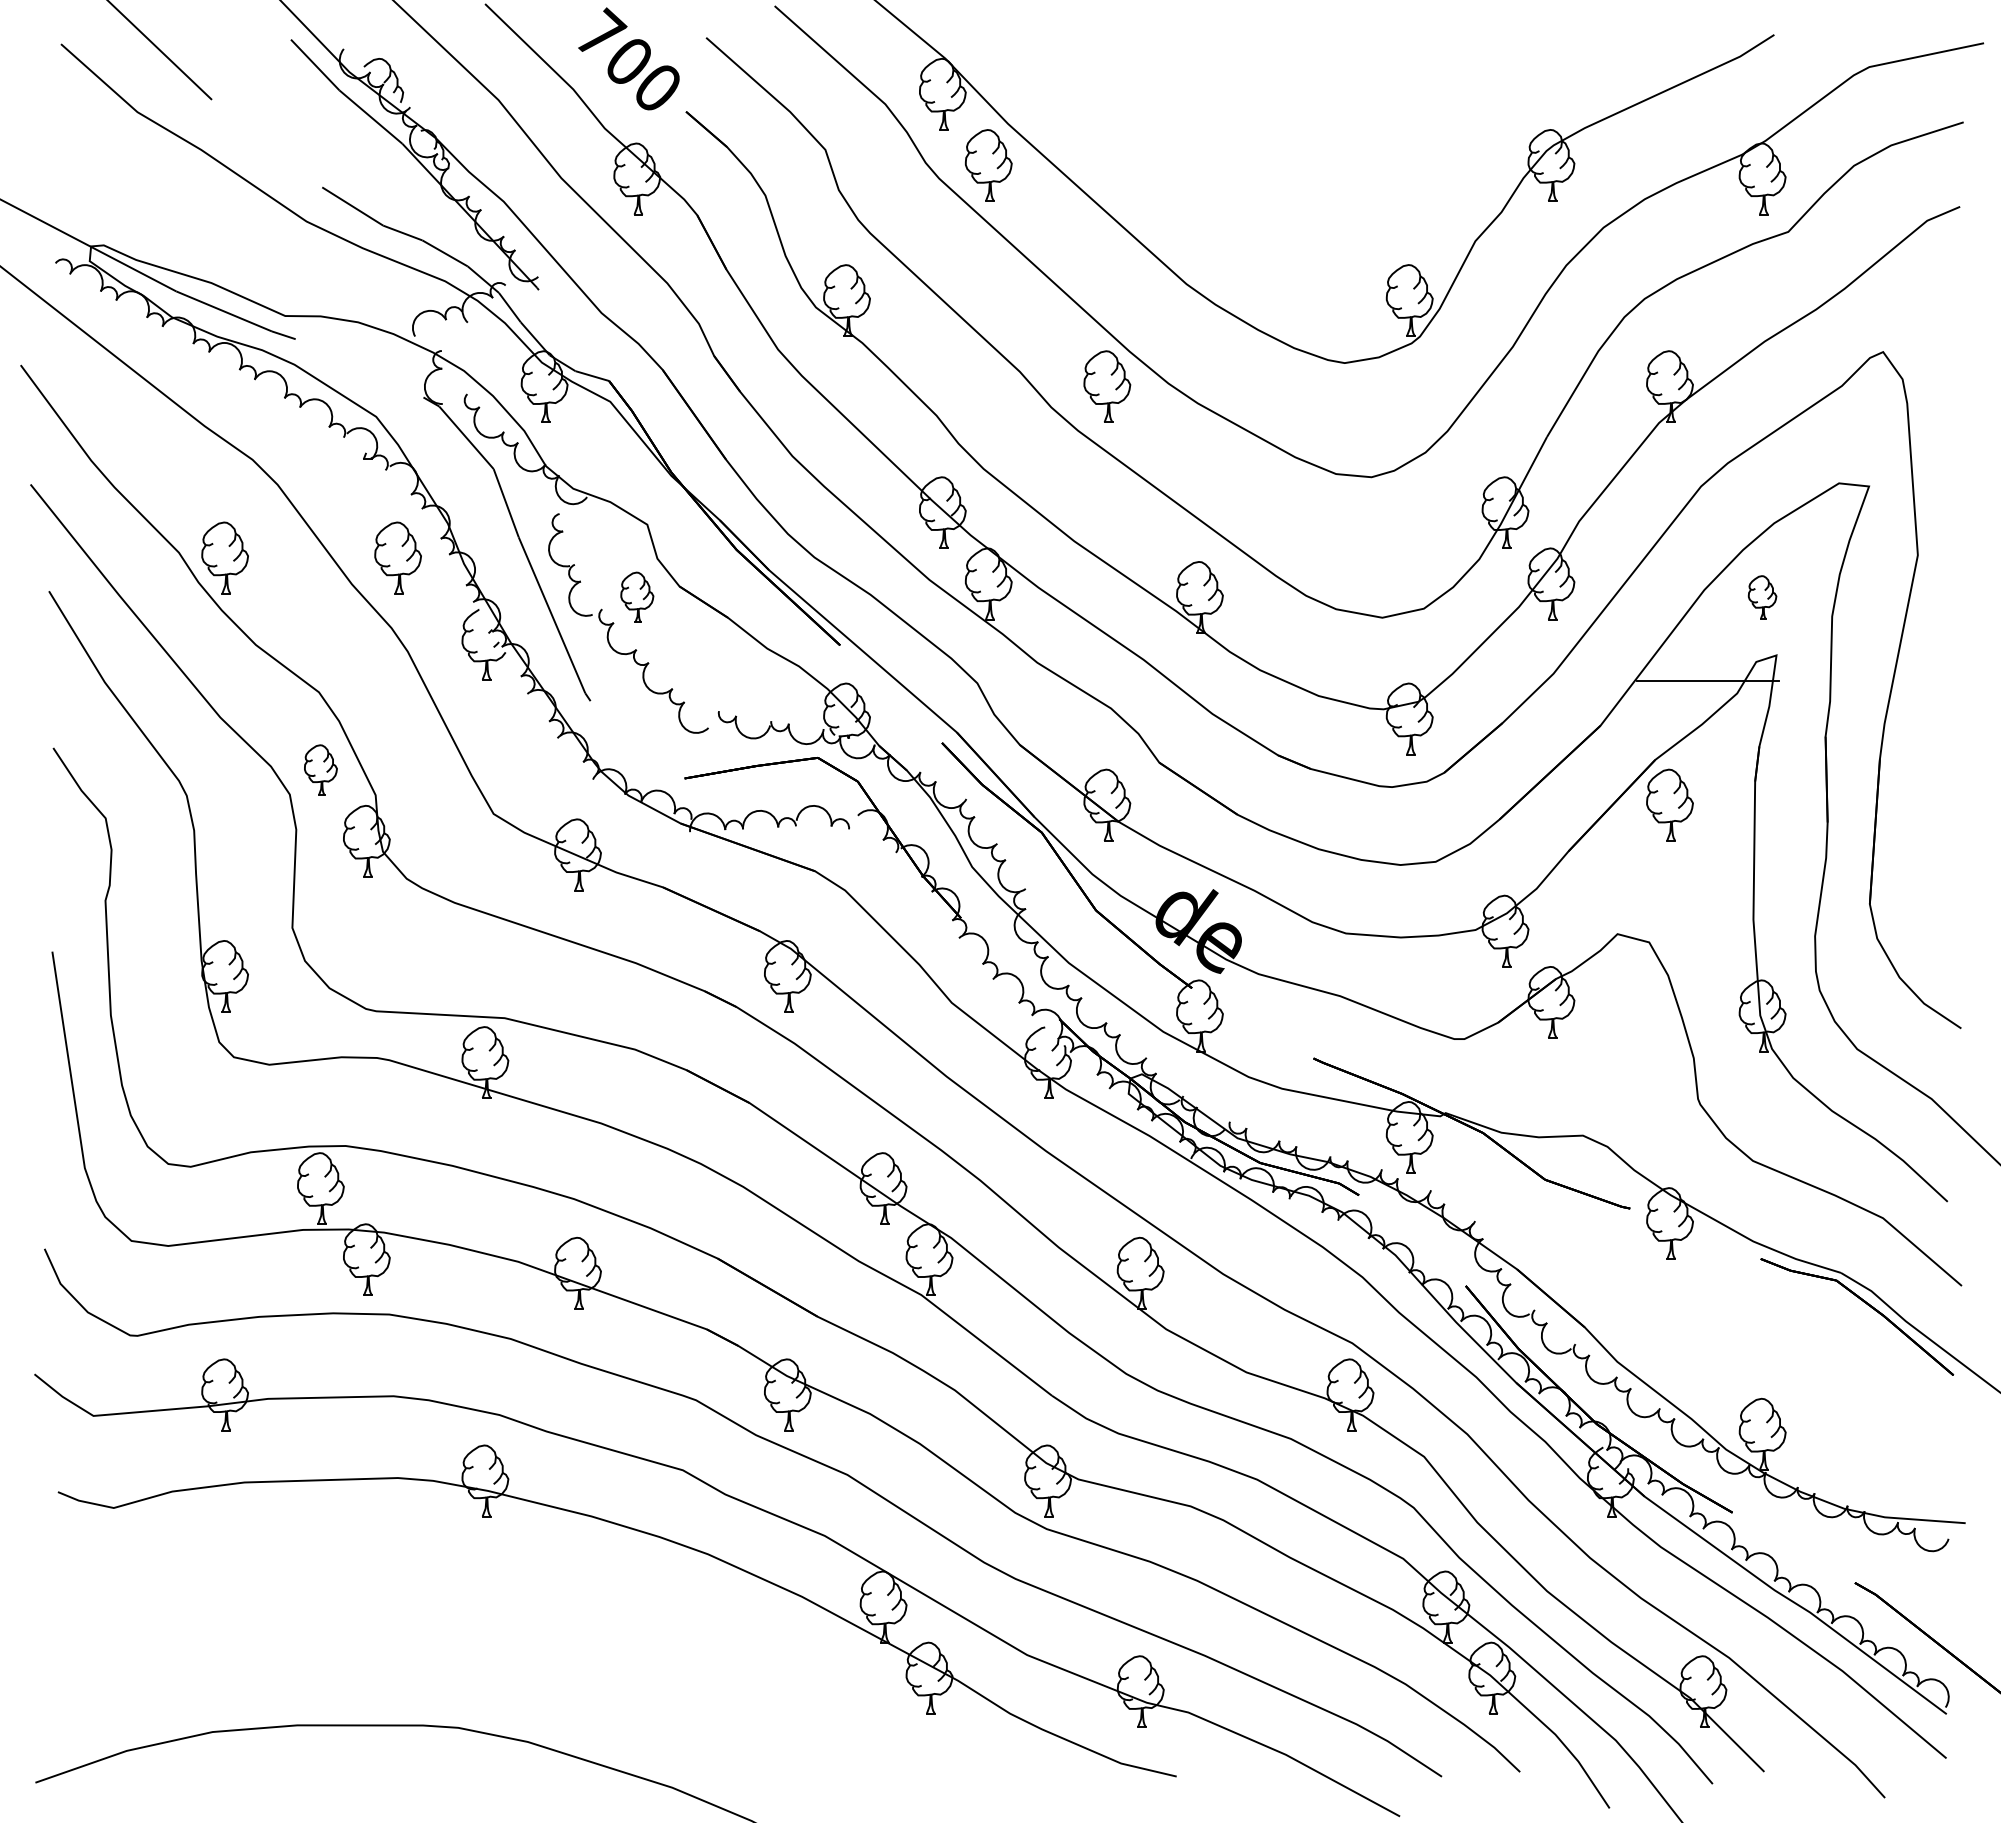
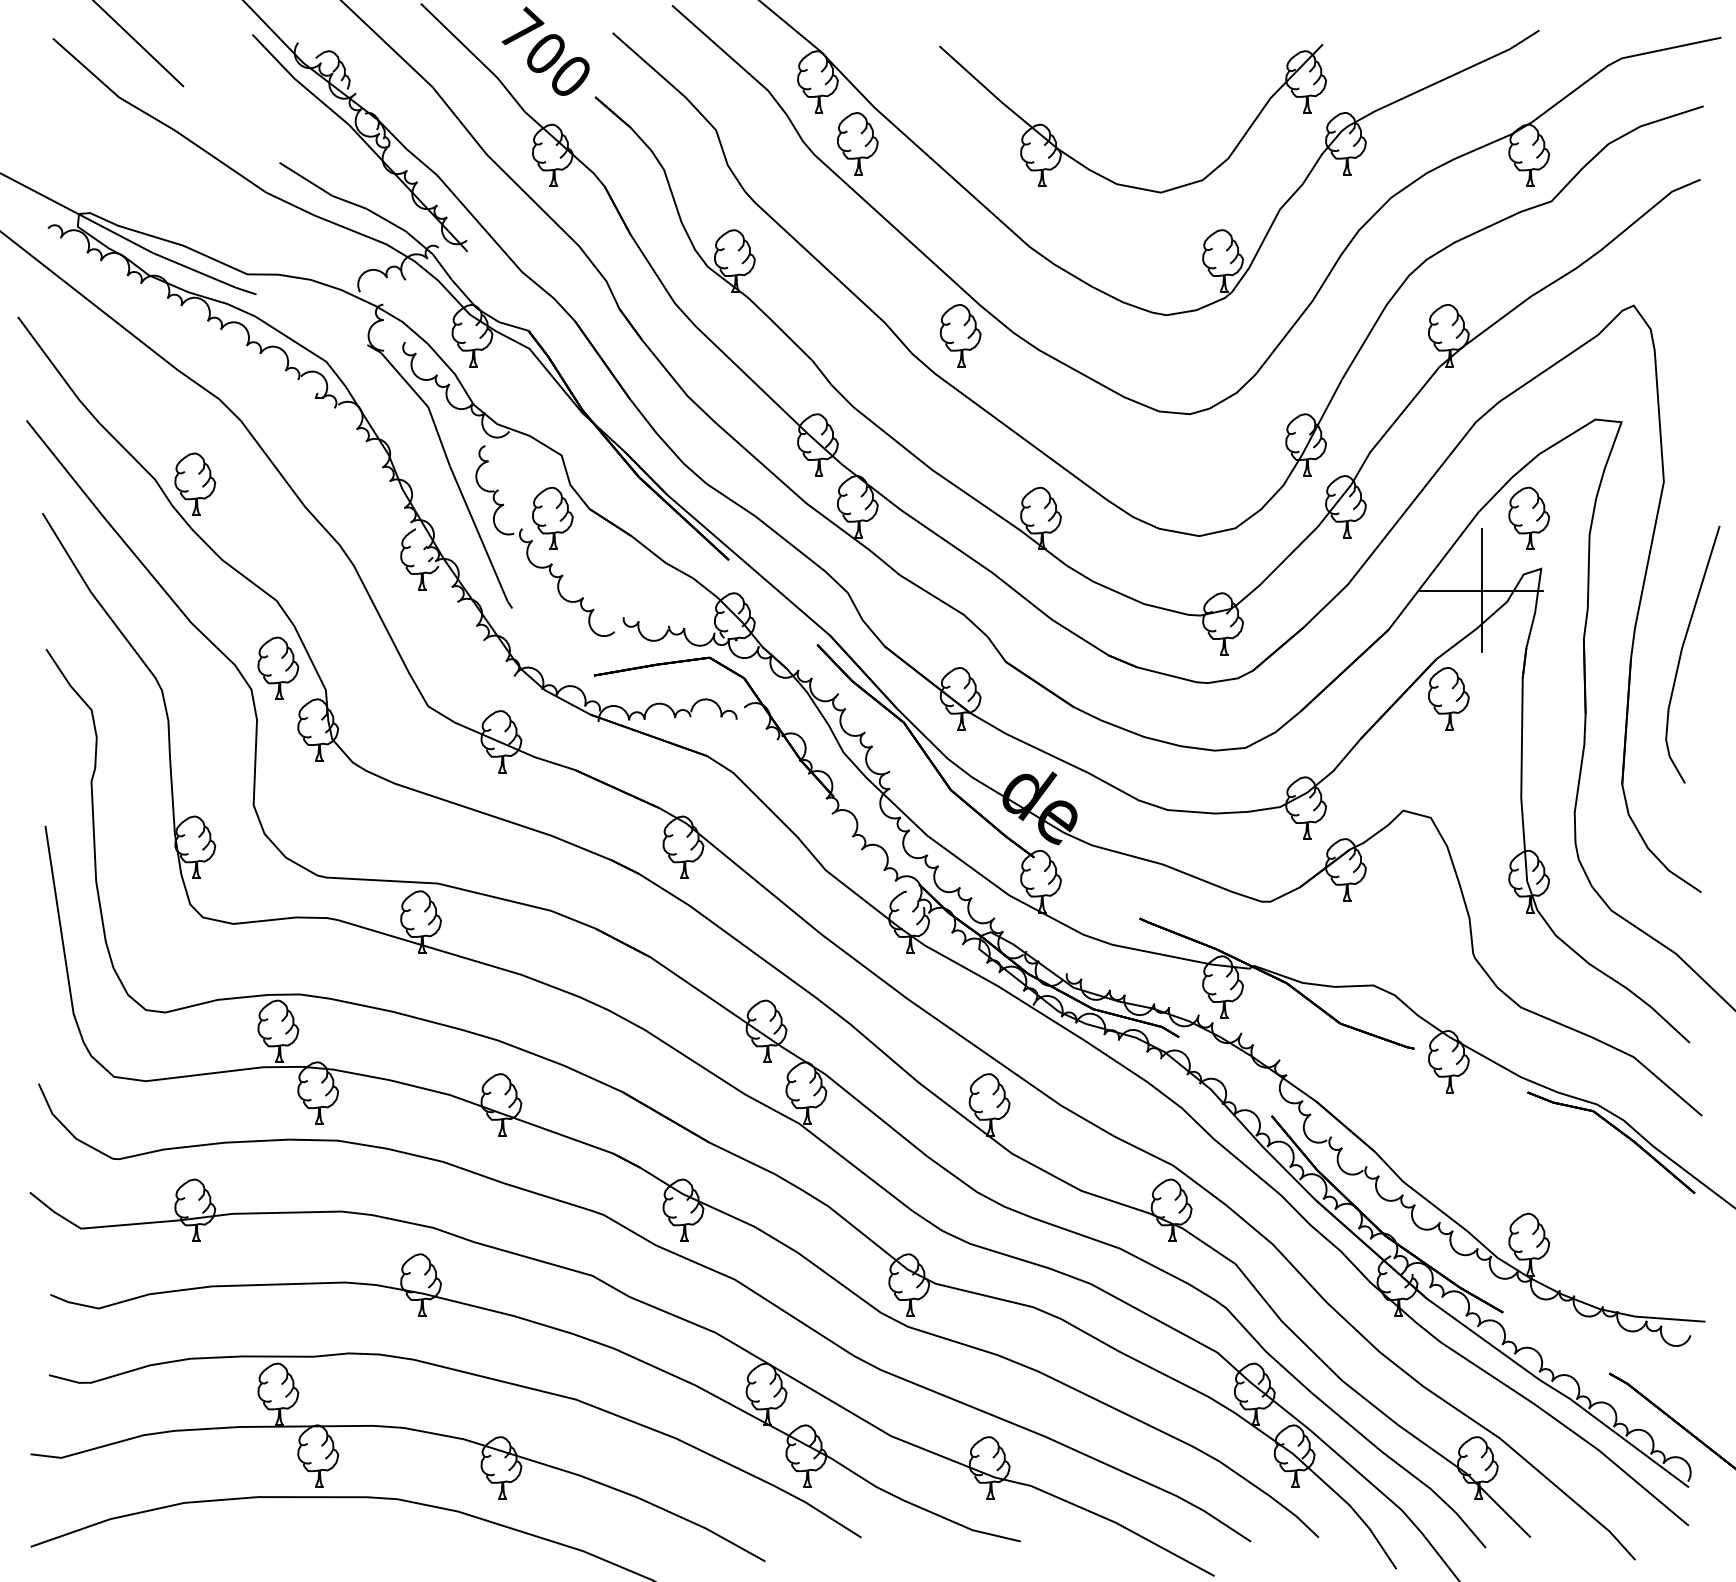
part: (1271, 202) -> (1103, 175), added
part: (397, 557) -> (344, 483), removed
part: (637, 597) -> (553, 518), size x1.43
part: (1762, 597) -> (1529, 518), size x1.67
line: (1707, 680) -> (1481, 590), added
curve: (1939, 749) -> (1682, 650), added
part: (320, 769) -> (278, 667), size x1.43
part: (516, 1656) -> (448, 1437), added

